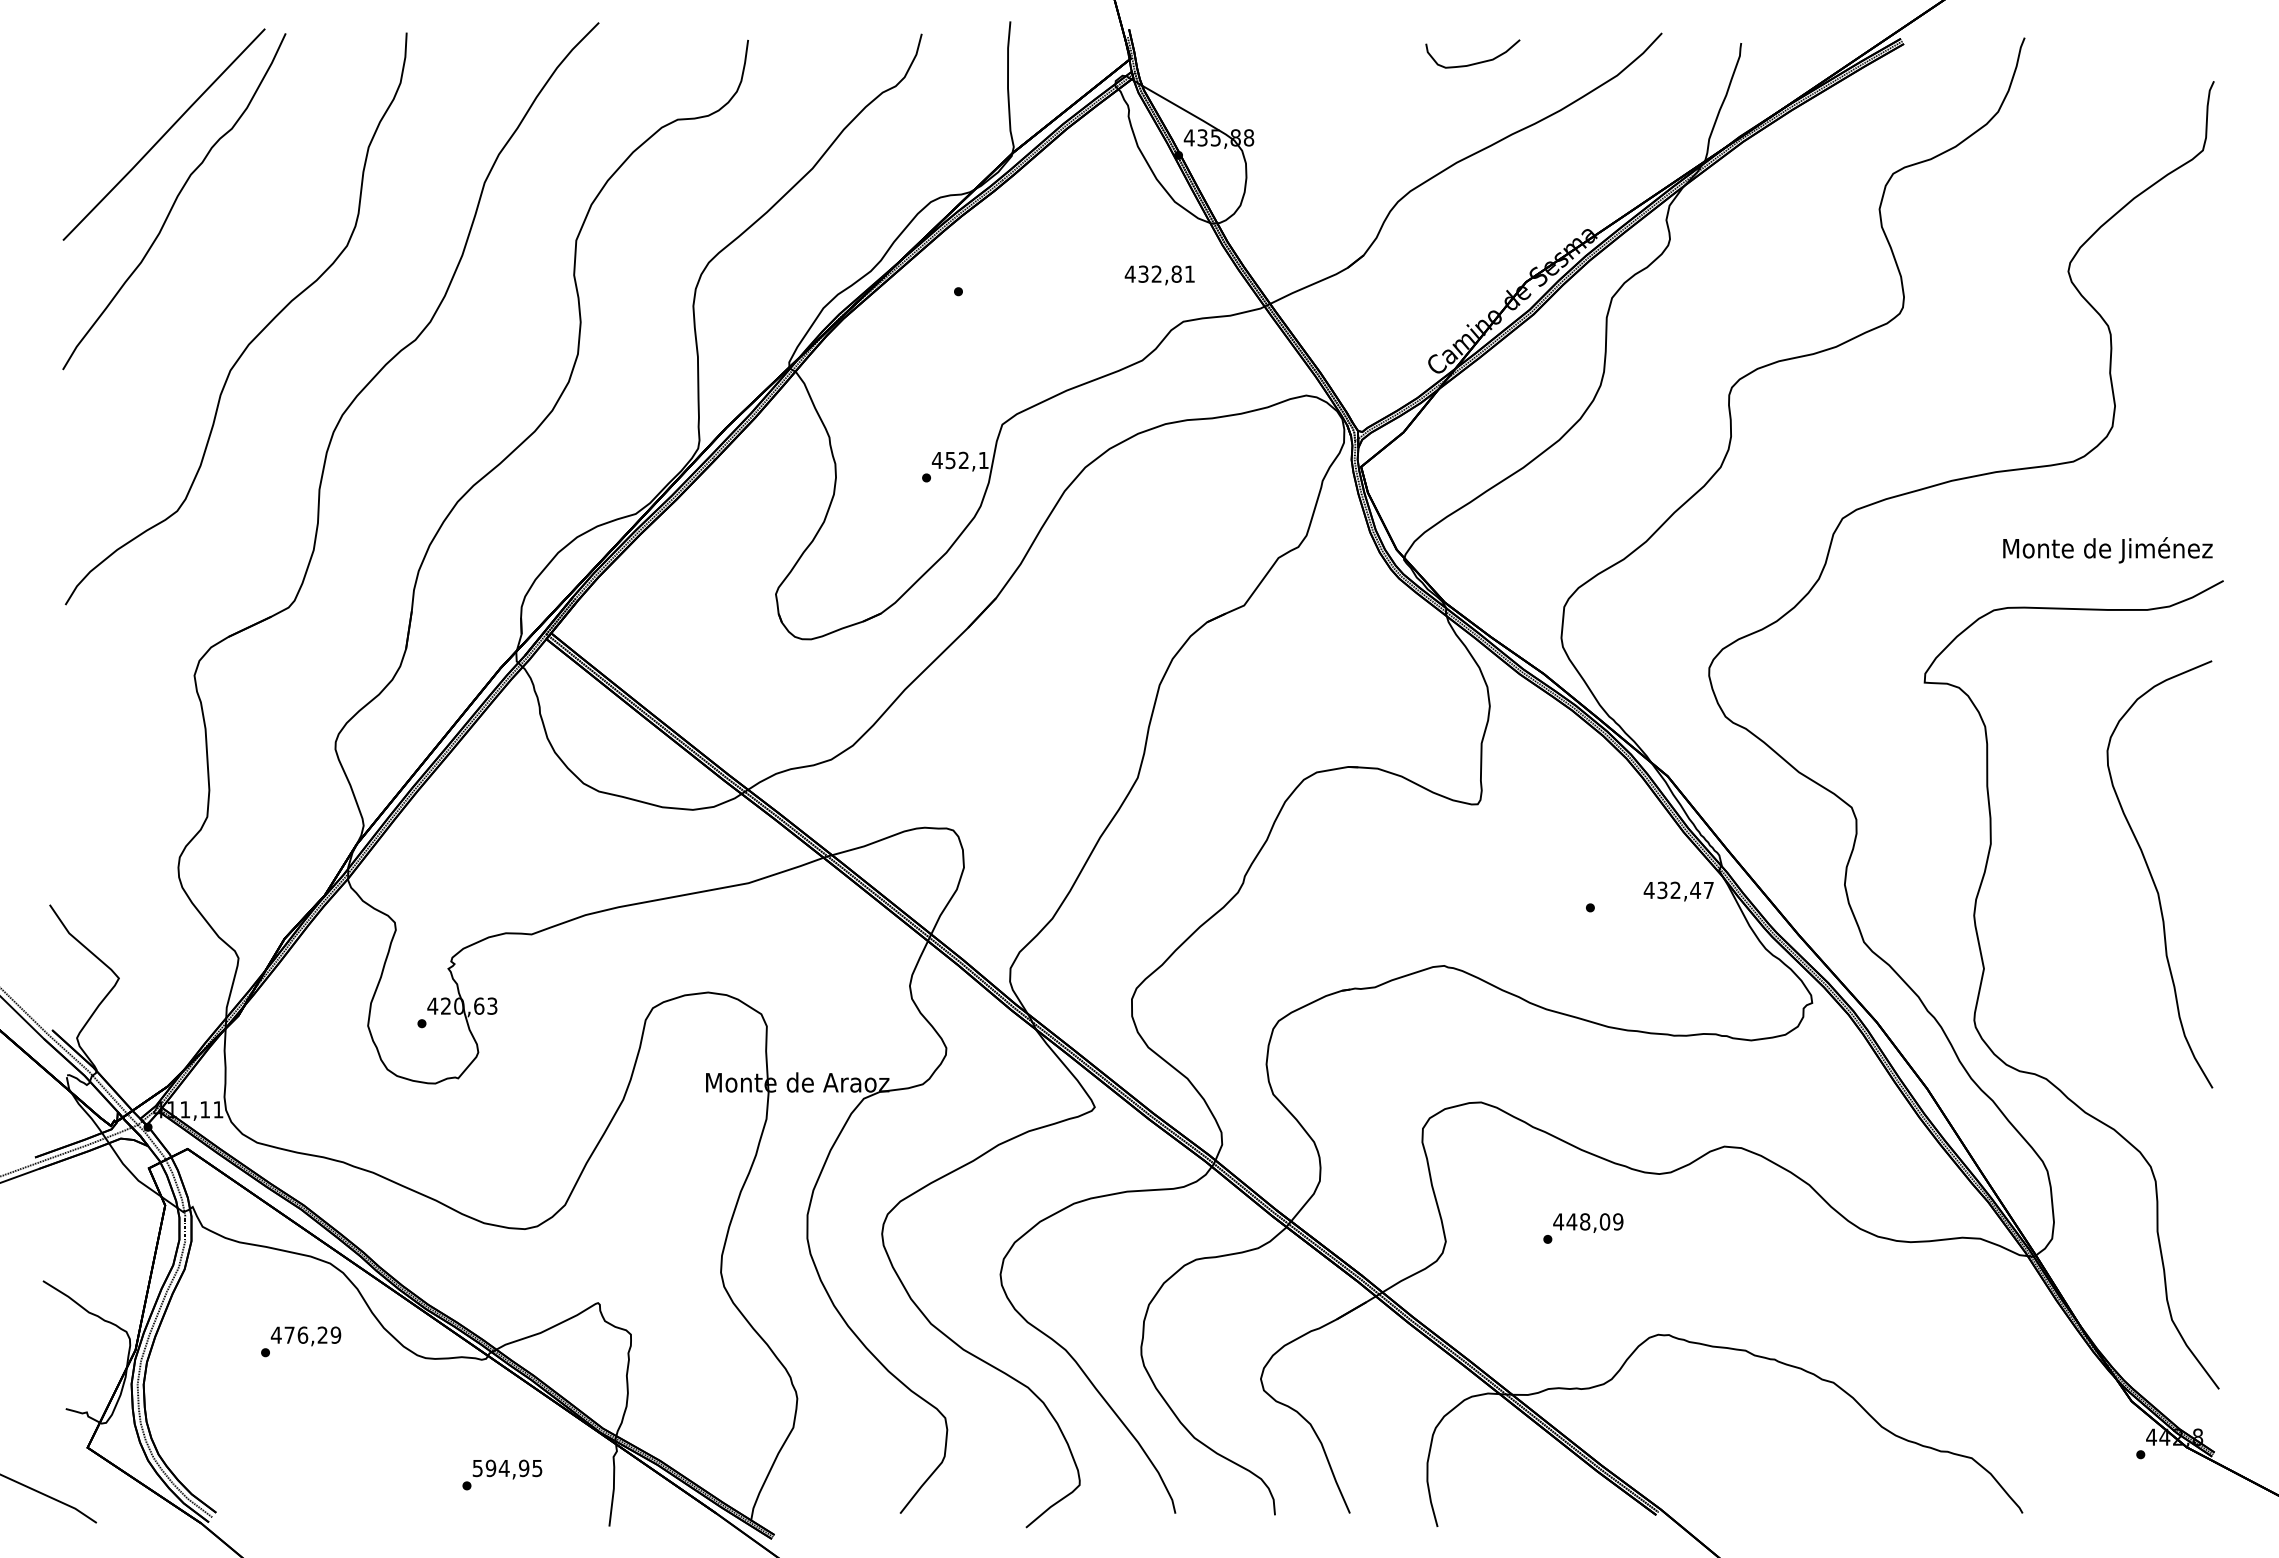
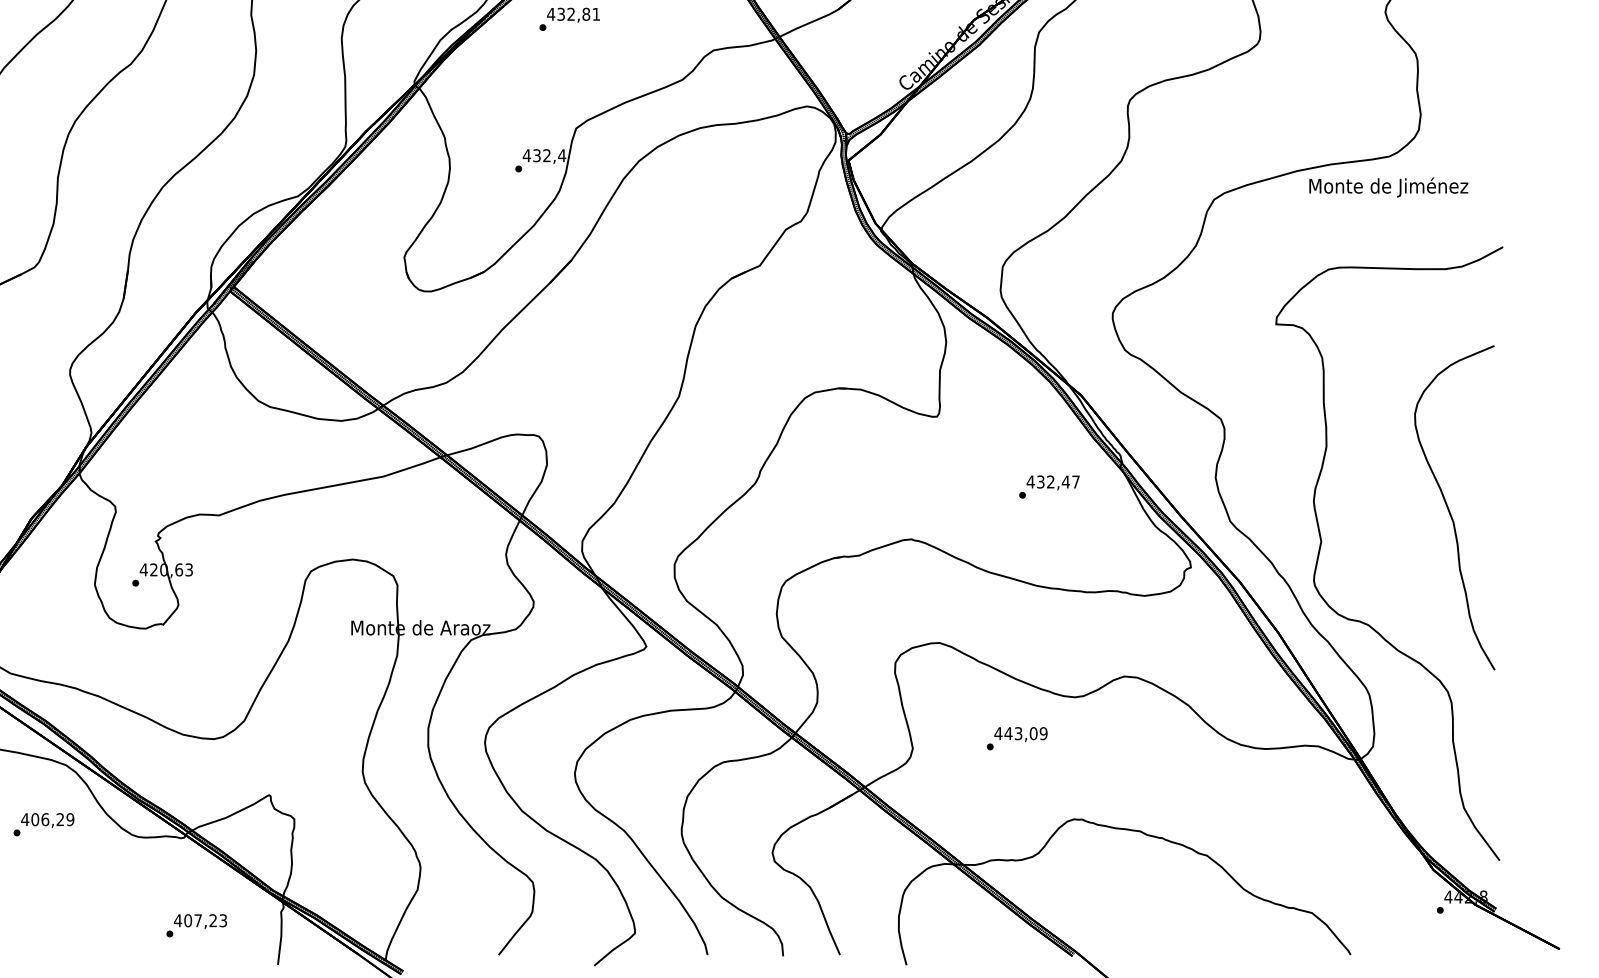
text: (1159, 275) -> (573, 15), moved
text: (967, 459) -> (549, 154), 452,1 -> 432,4
text: (2107, 550) -> (1388, 187), moved
curve: (2152, 875) -> (1449, 508), moved
text: (1678, 891) -> (1052, 482), moved
text: (1585, 1221) -> (1018, 733), 448,09 -> 443,09
text: (289, 1334) -> (35, 819), 476,29 -> 406,29
text: (507, 1468) -> (200, 920), 594,95 -> 407,23

